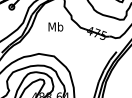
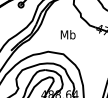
text: (55, 26) -> (67, 34), moved

